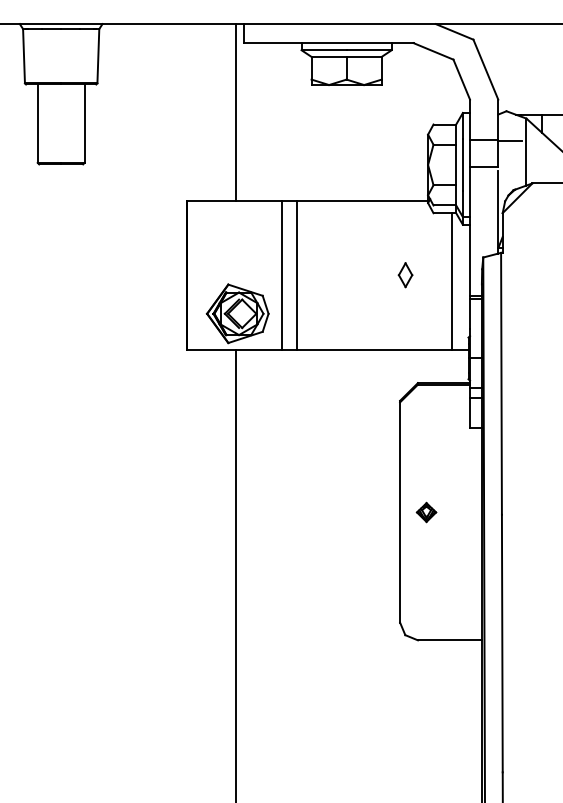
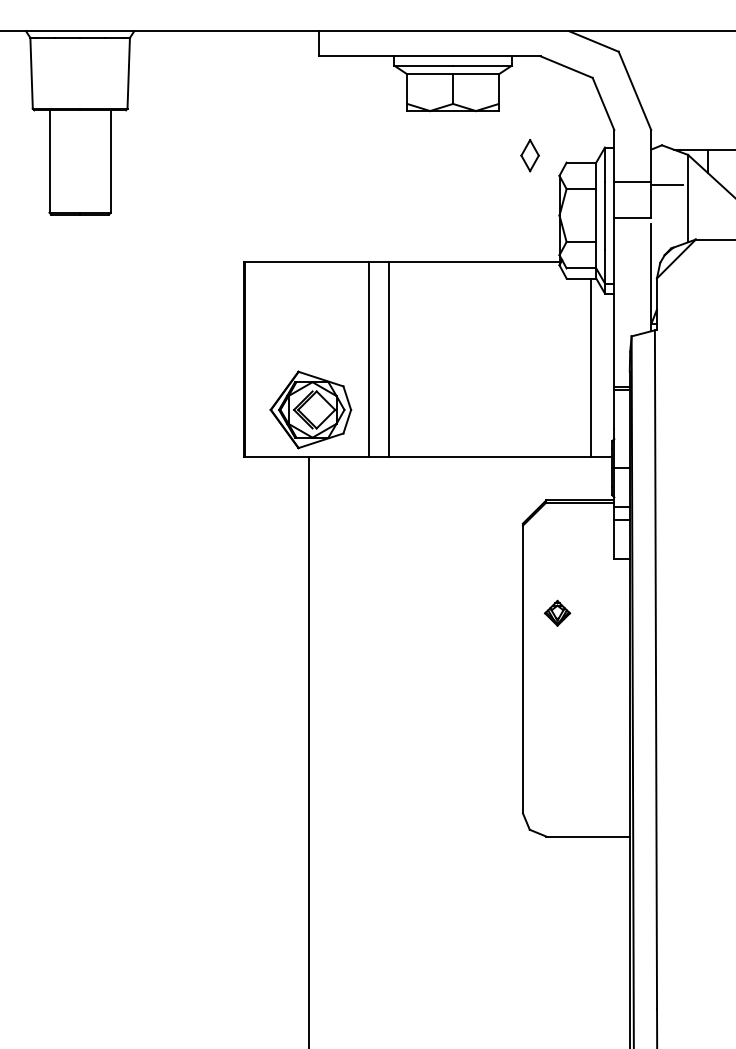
line: (236, 112) -> (309, 146), removed
part: (405, 275) -> (530, 156), moved
part: (426, 512) -> (557, 613), moved

